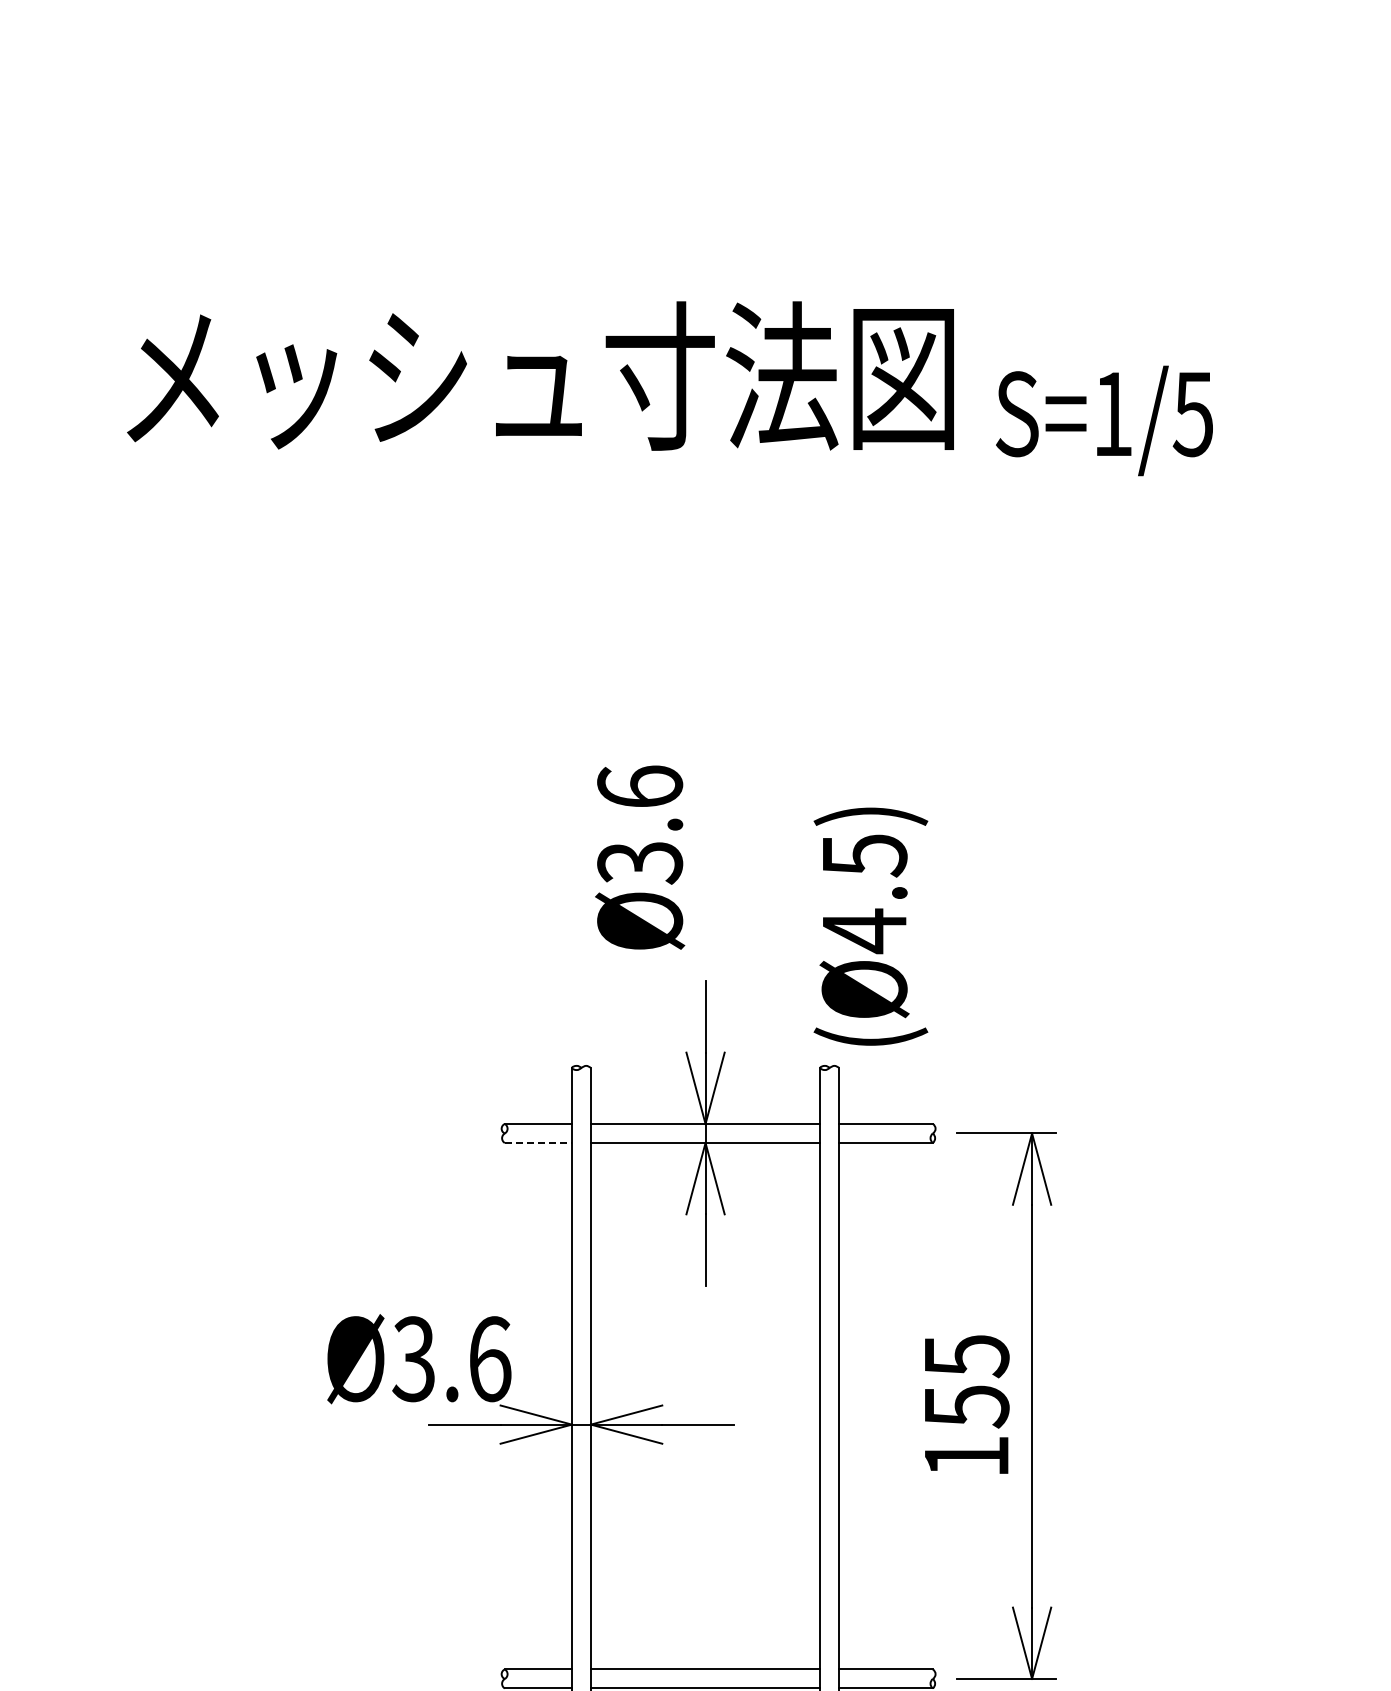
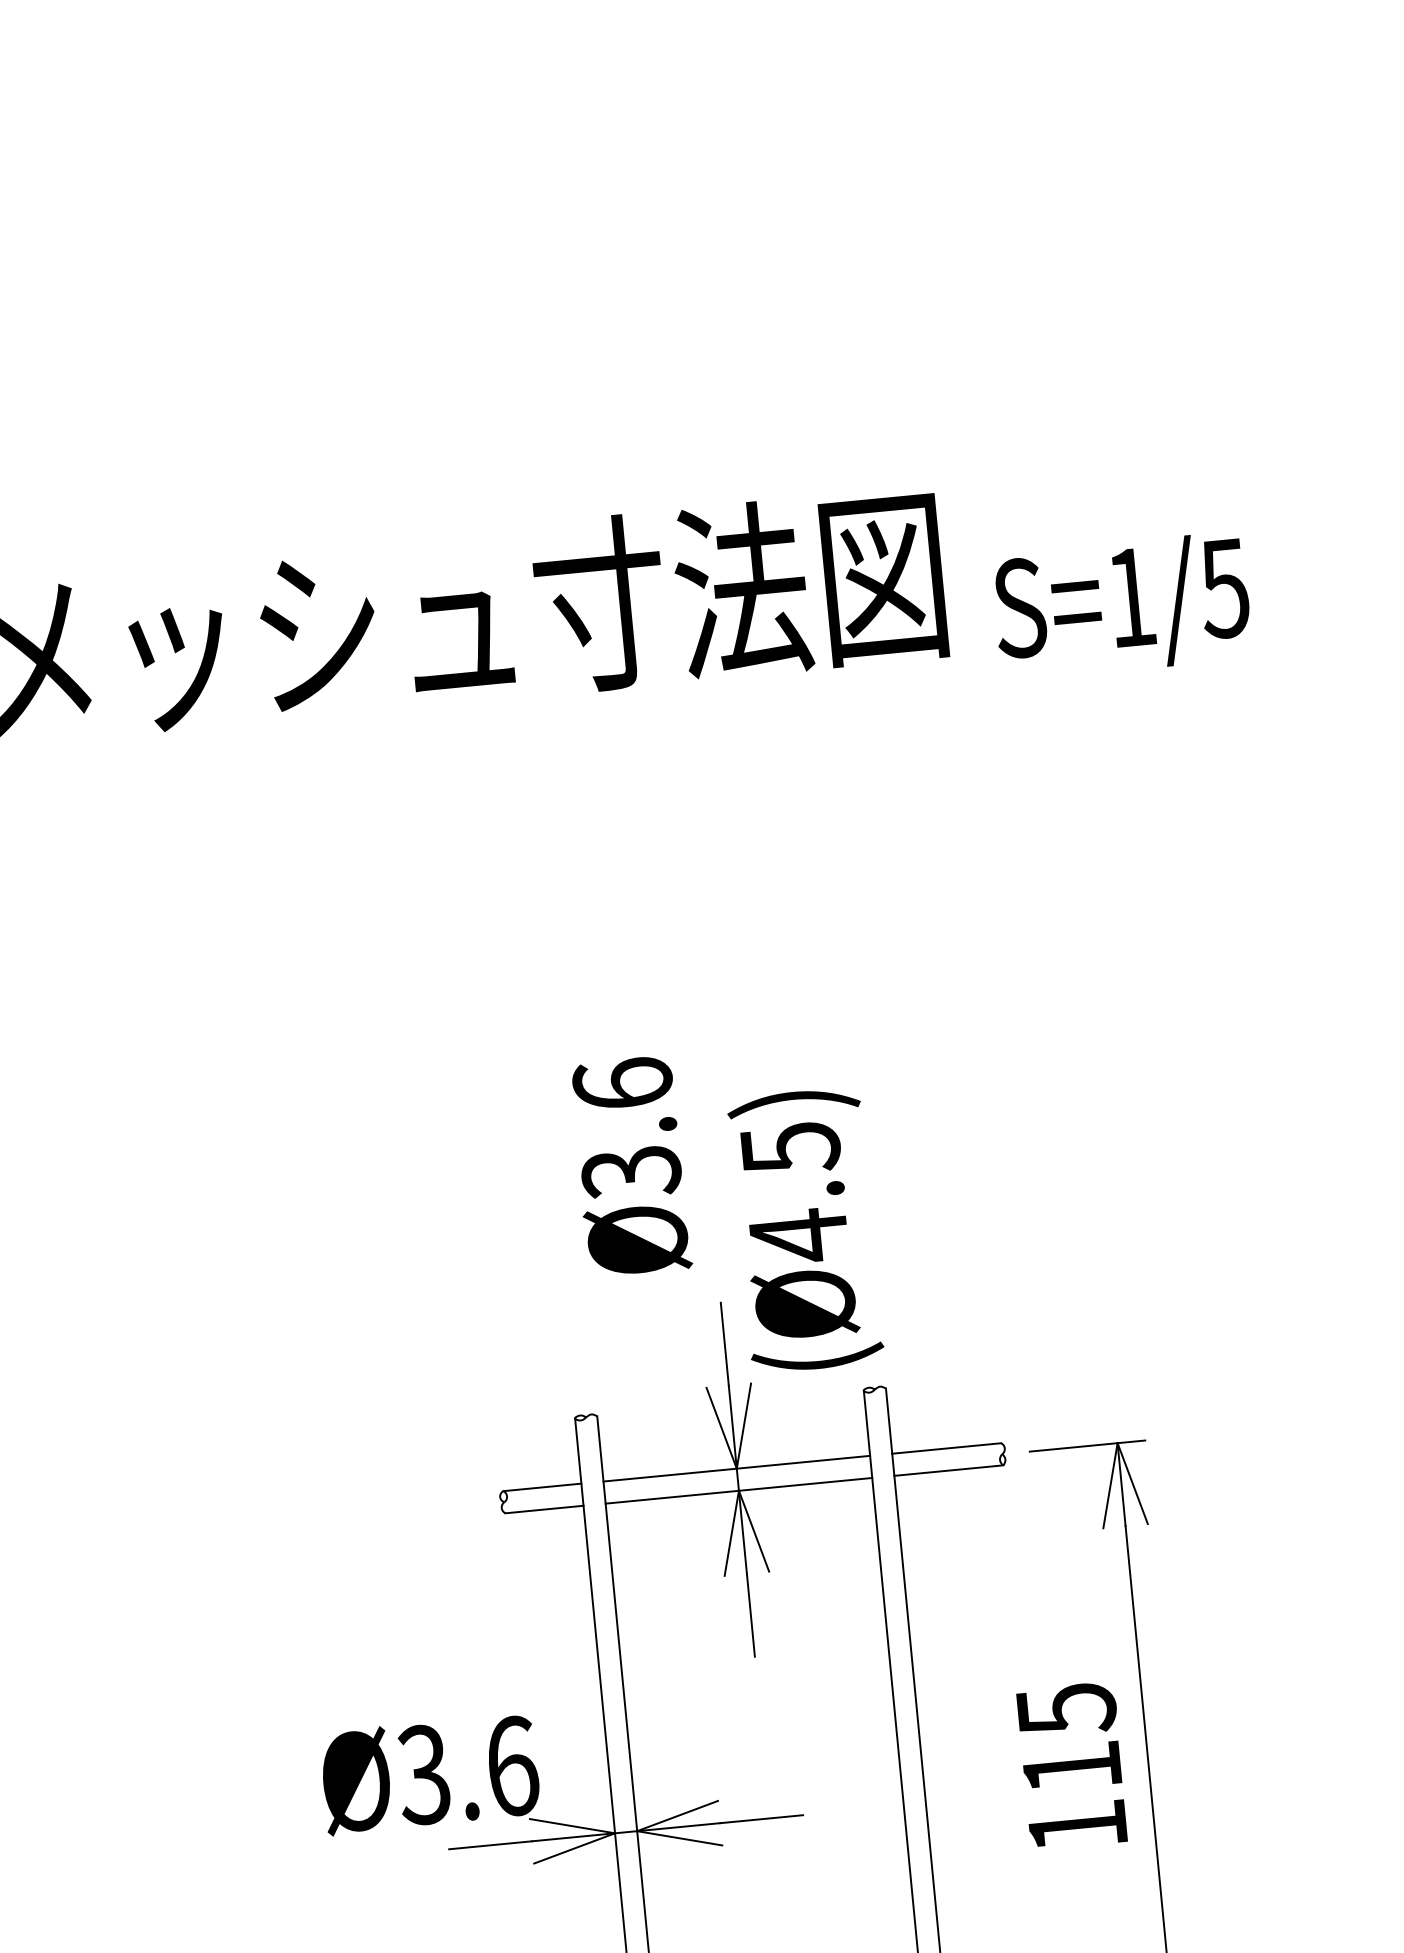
text: (870, 926) -> (805, 1230), moved
line: (538, 1143) -> (544, 1510), dashed -> solid
text: (967, 1406) -> (1073, 1767), 155 -> 115

